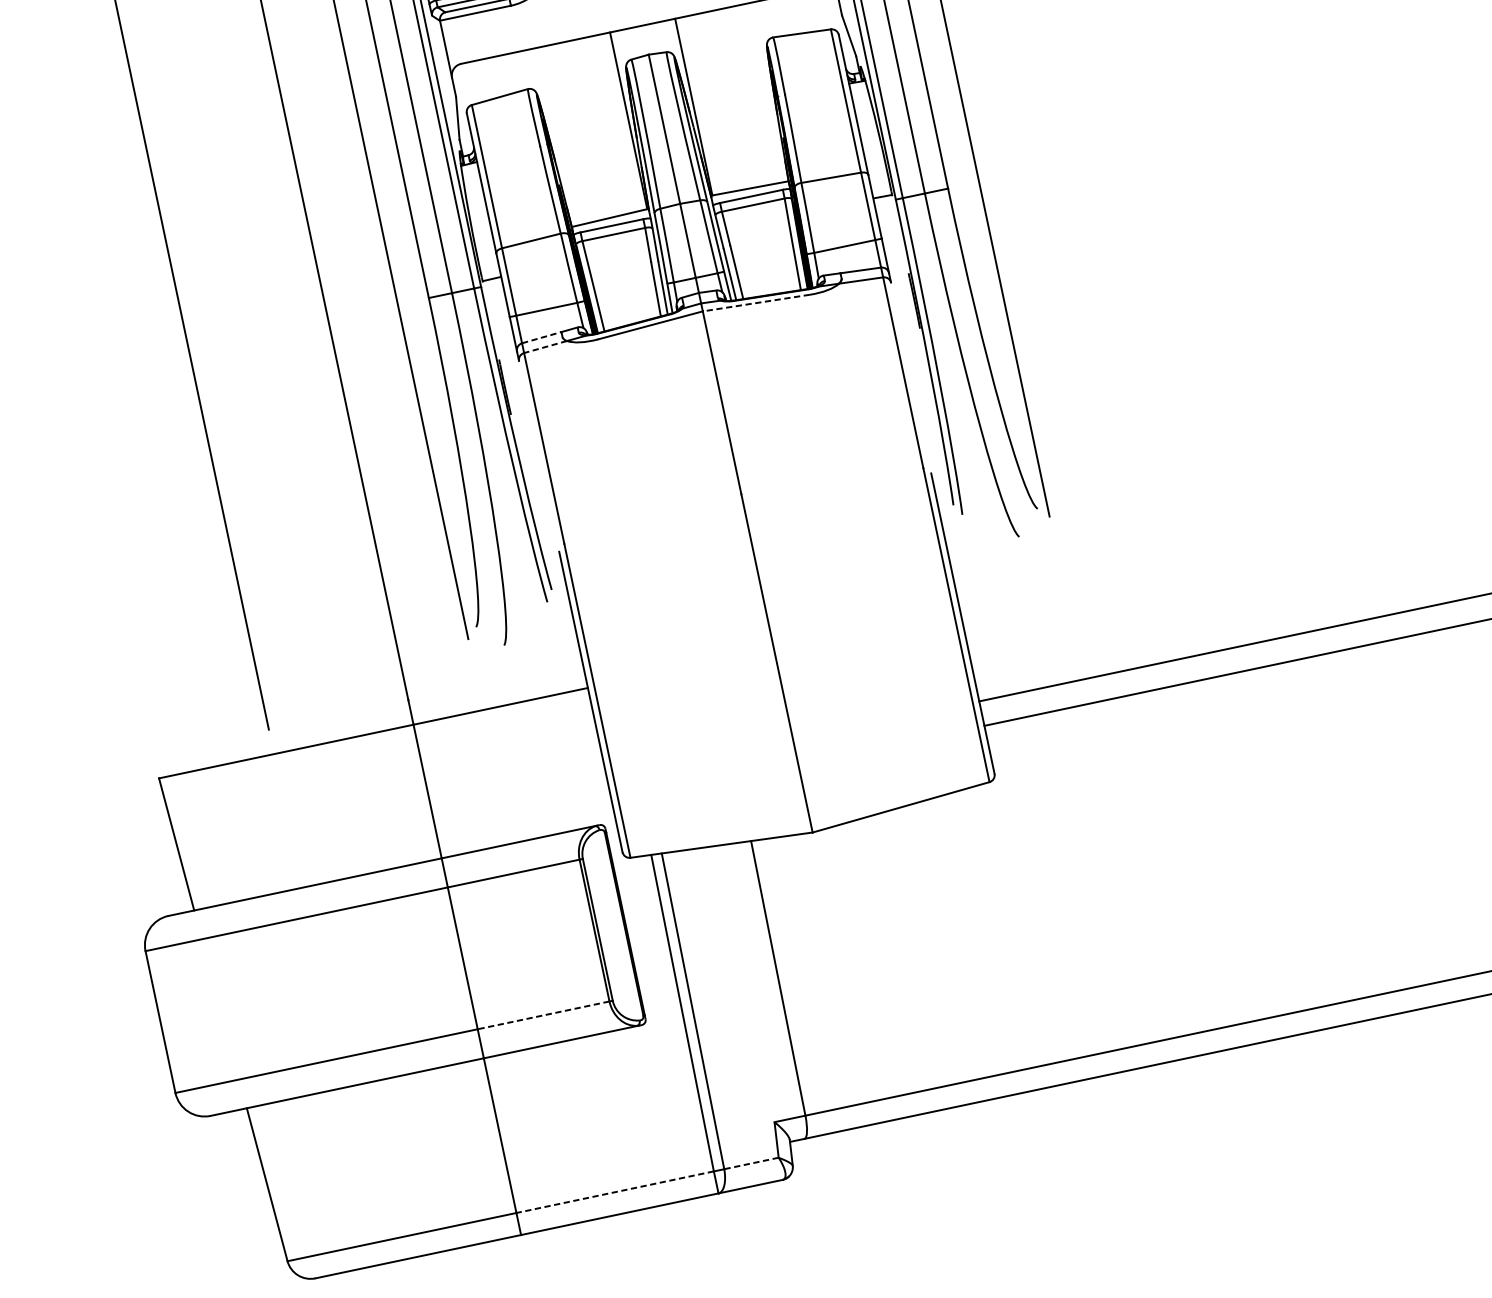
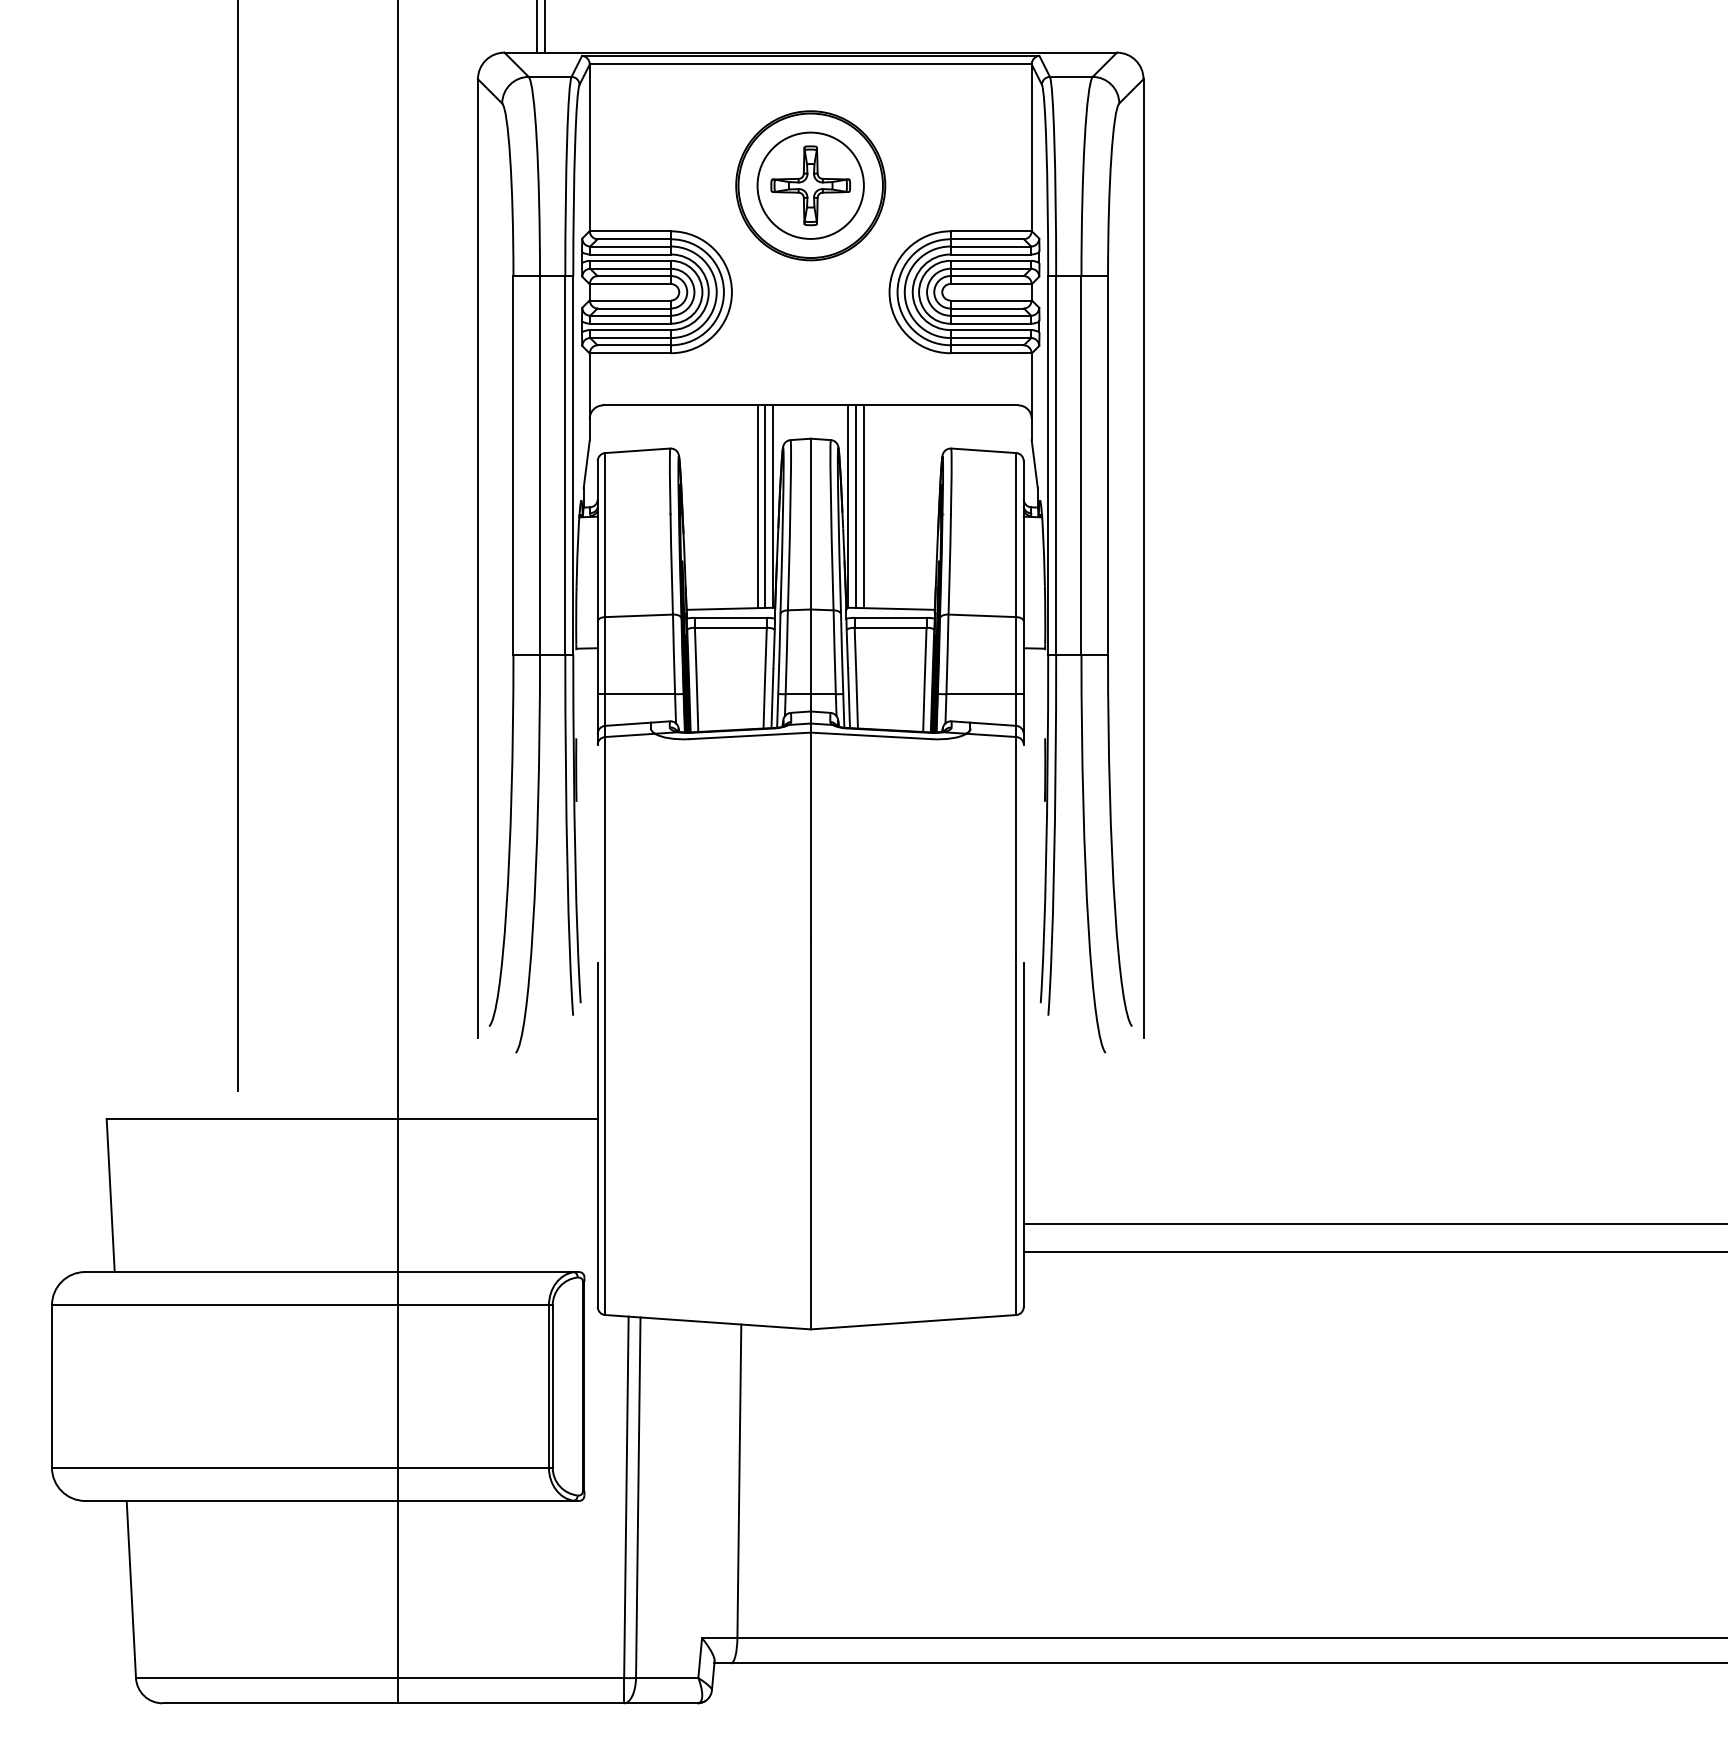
line: (707, 104) -> (863, 506), added
line: (701, 105) -> (856, 506), added
line: (621, 122) -> (765, 506), added
line: (614, 123) -> (757, 506), added
line: (756, 302) -> (871, 735), dashed -> solid
line: (542, 337) -> (628, 724), dashed -> solid
line: (545, 347) -> (630, 735), dashed -> solid
line: (543, 1015) -> (473, 1467), dashed -> solid
line: (750, 1163) -> (666, 1678), dashed -> solid
line: (614, 1192) -> (510, 1678), dashed -> solid

